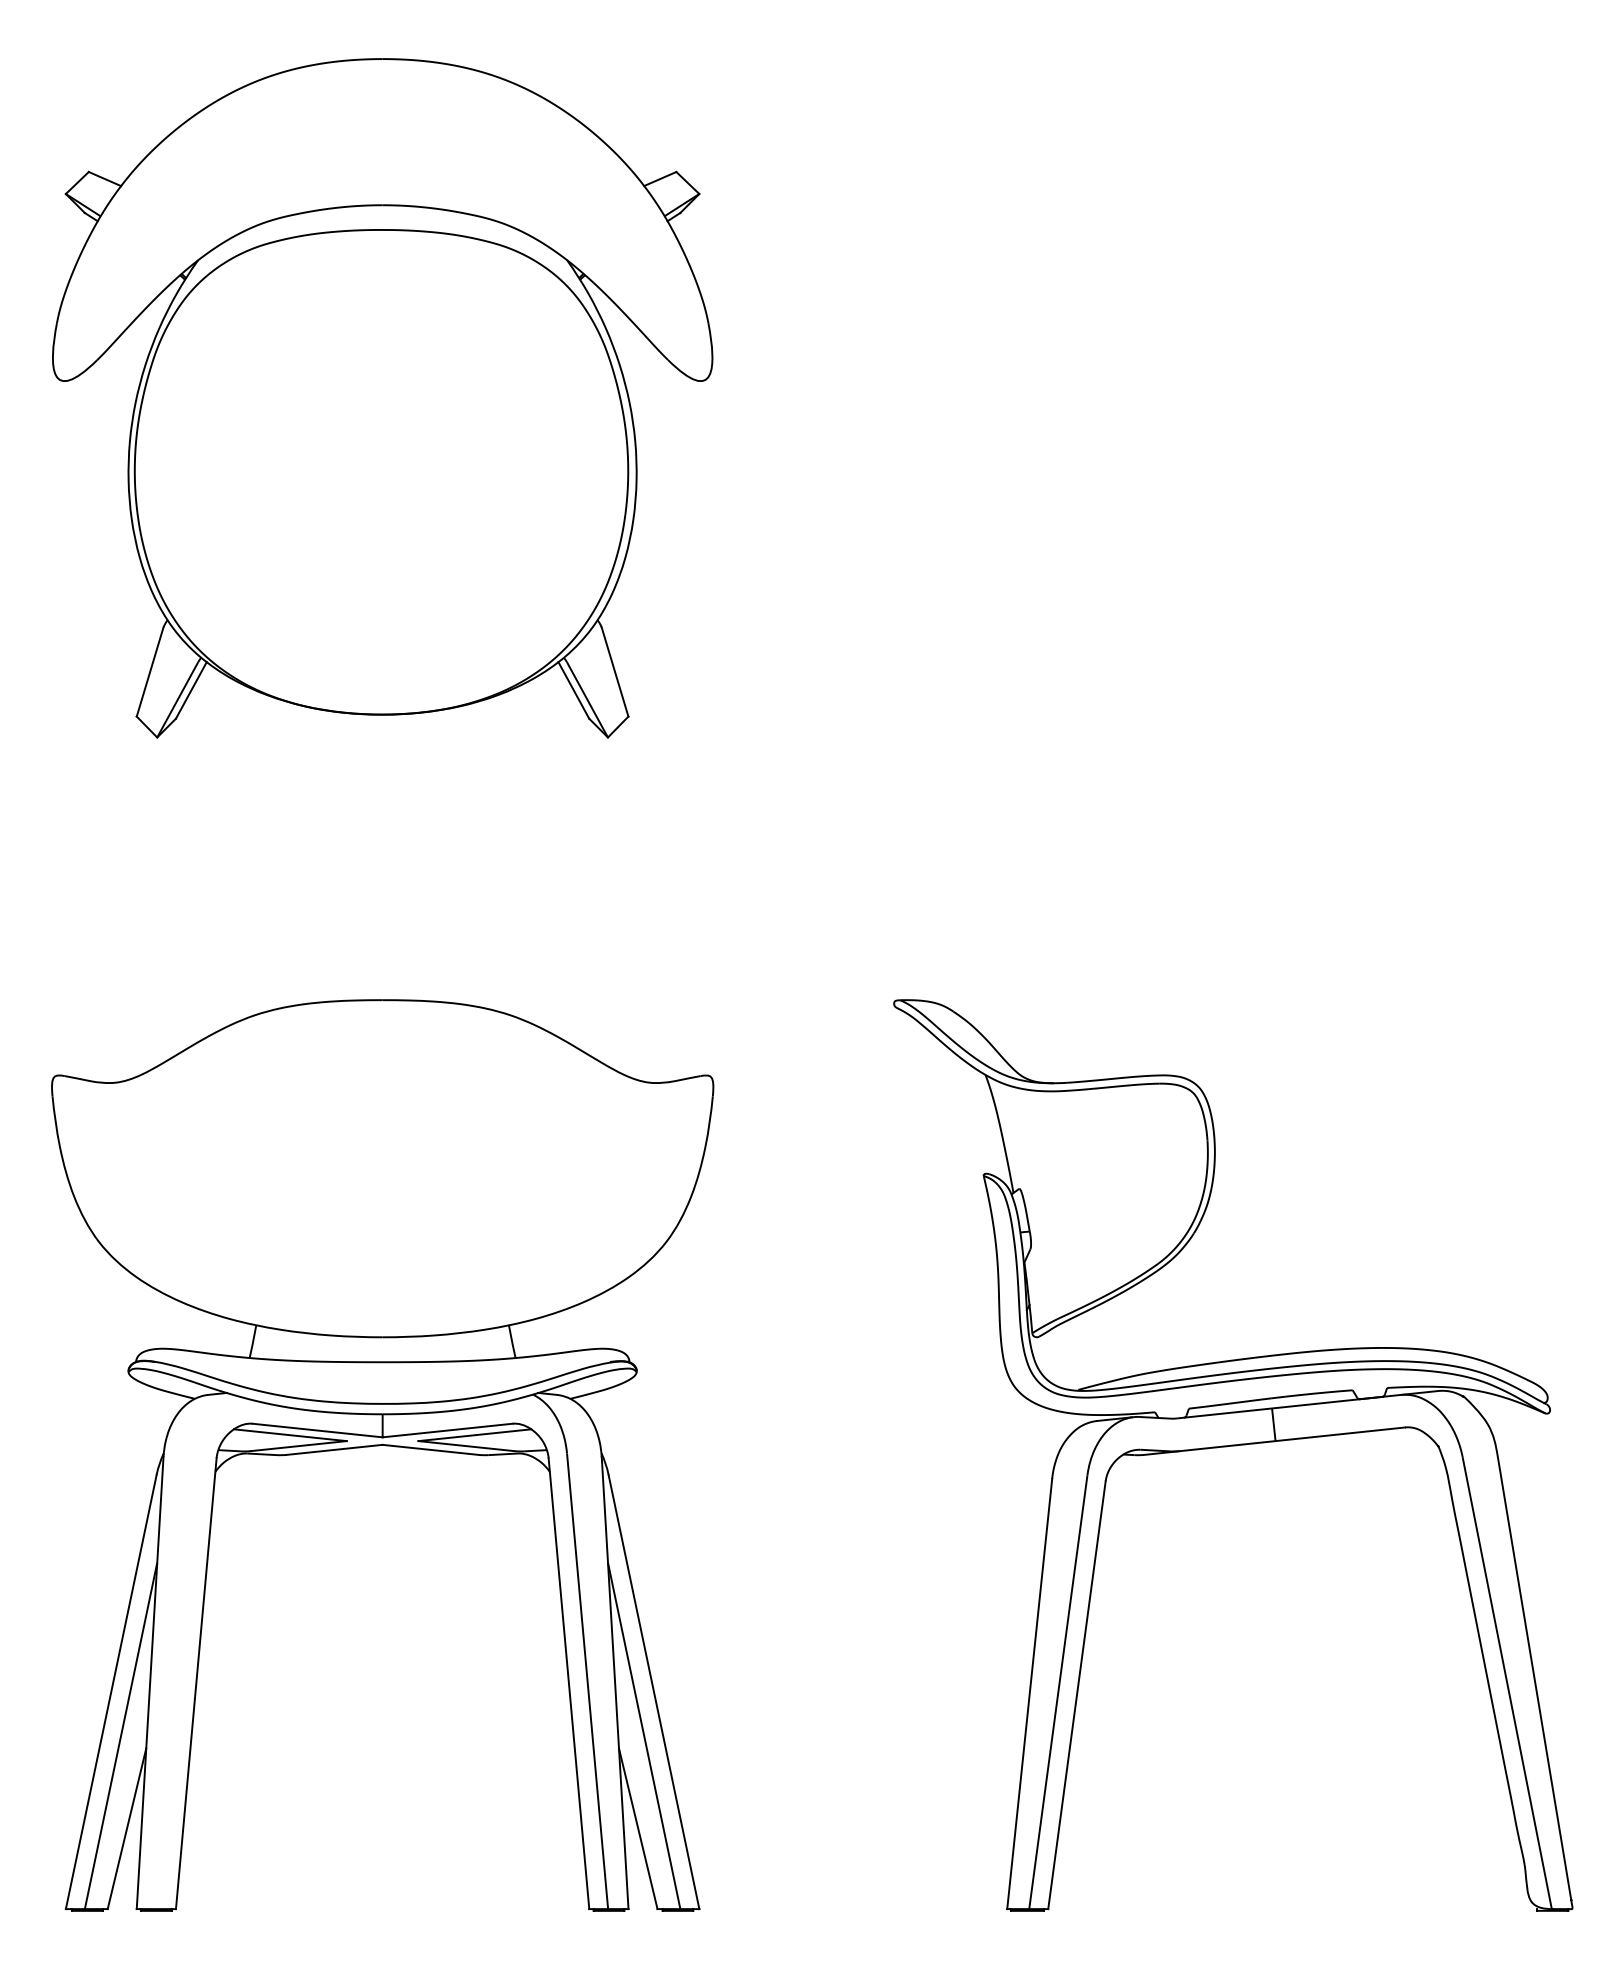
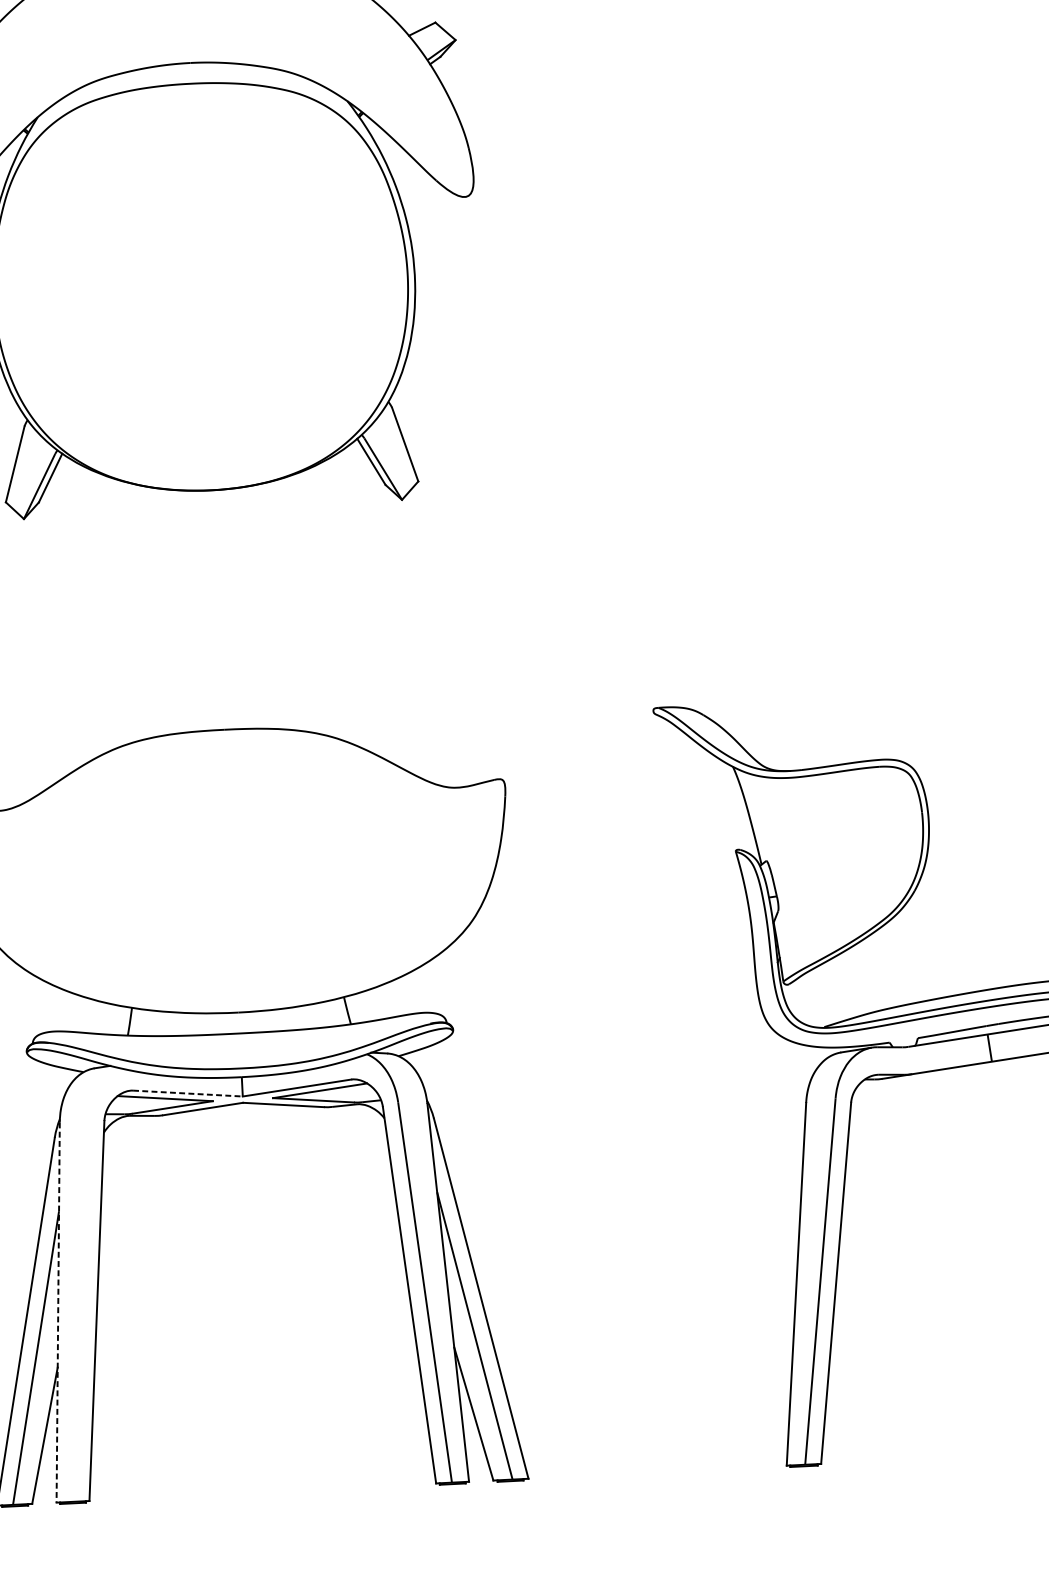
line: (318, 1430) -> (188, 1093), solid -> dashed
line: (150, 1683) -> (58, 1312), solid -> dashed

